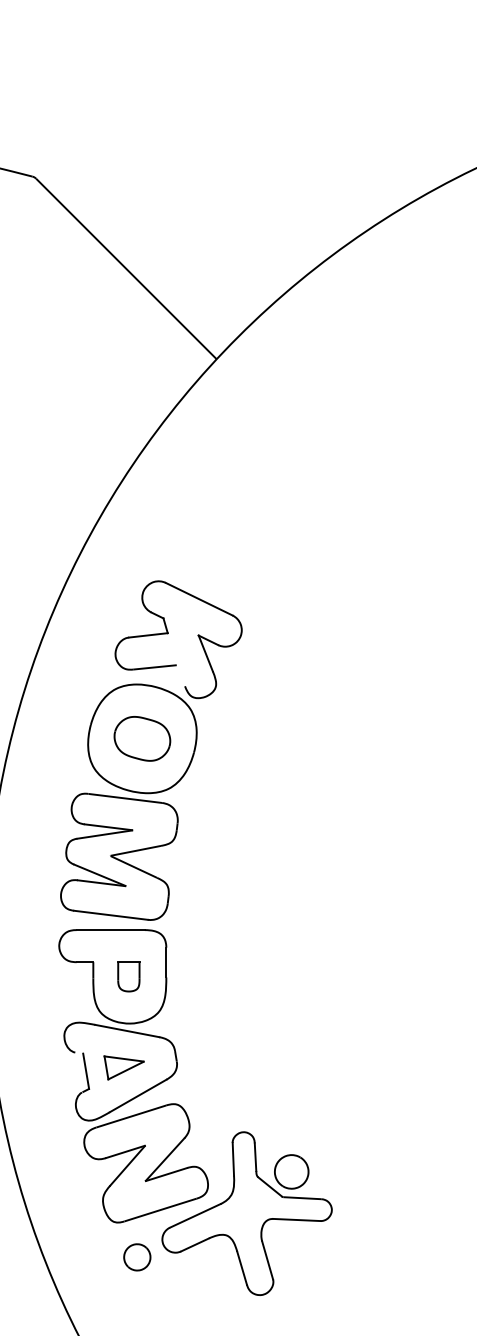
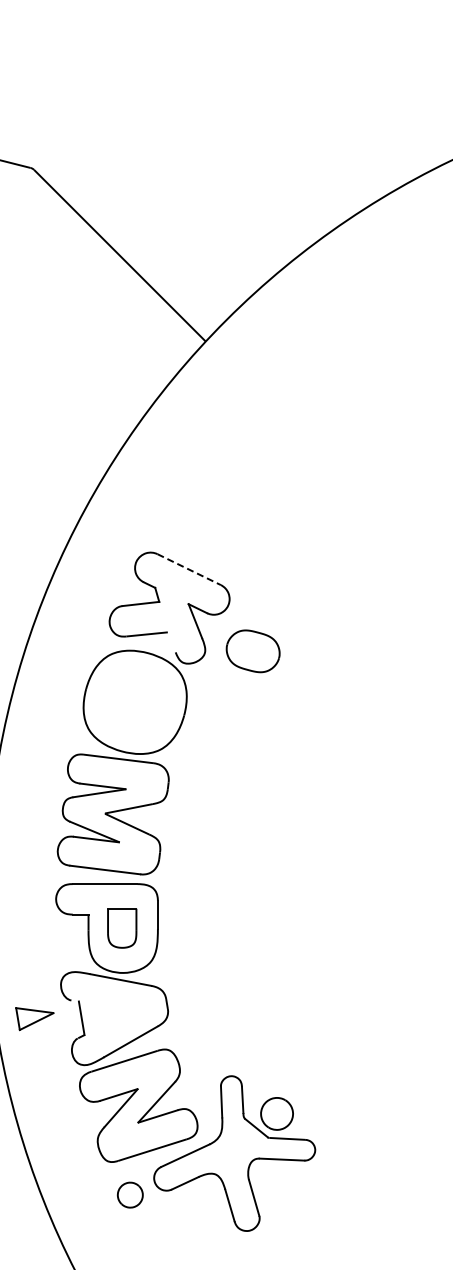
line: (199, 599) -> (189, 569), solid -> dashed
part: (141, 739) -> (252, 651), moved
part: (129, 976) -> (122, 928), size x1.4
part: (123, 1068) -> (34, 1019), moved

